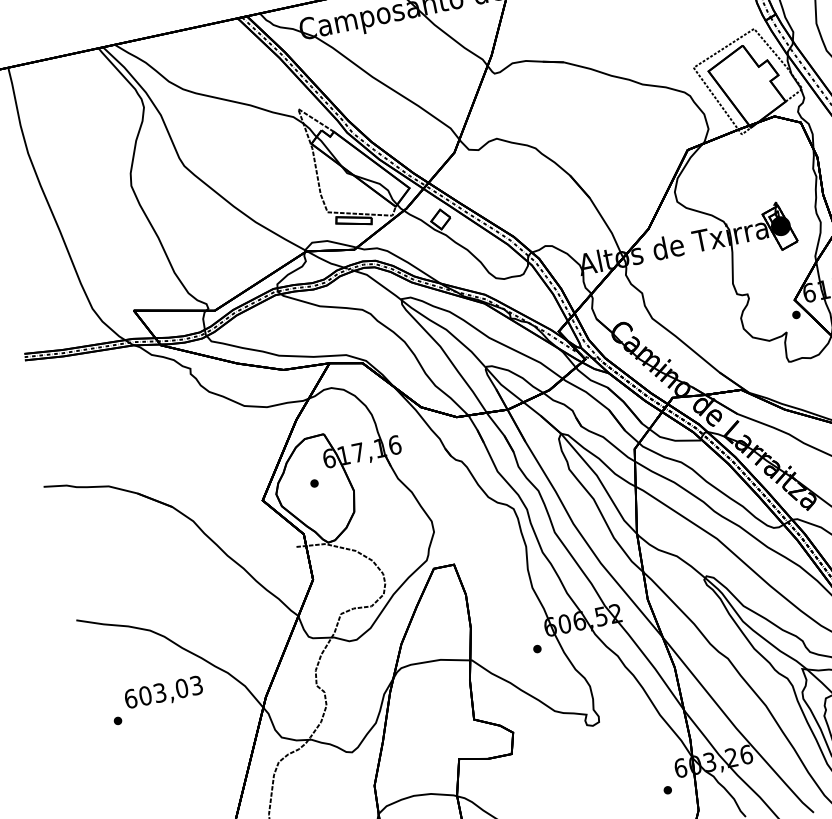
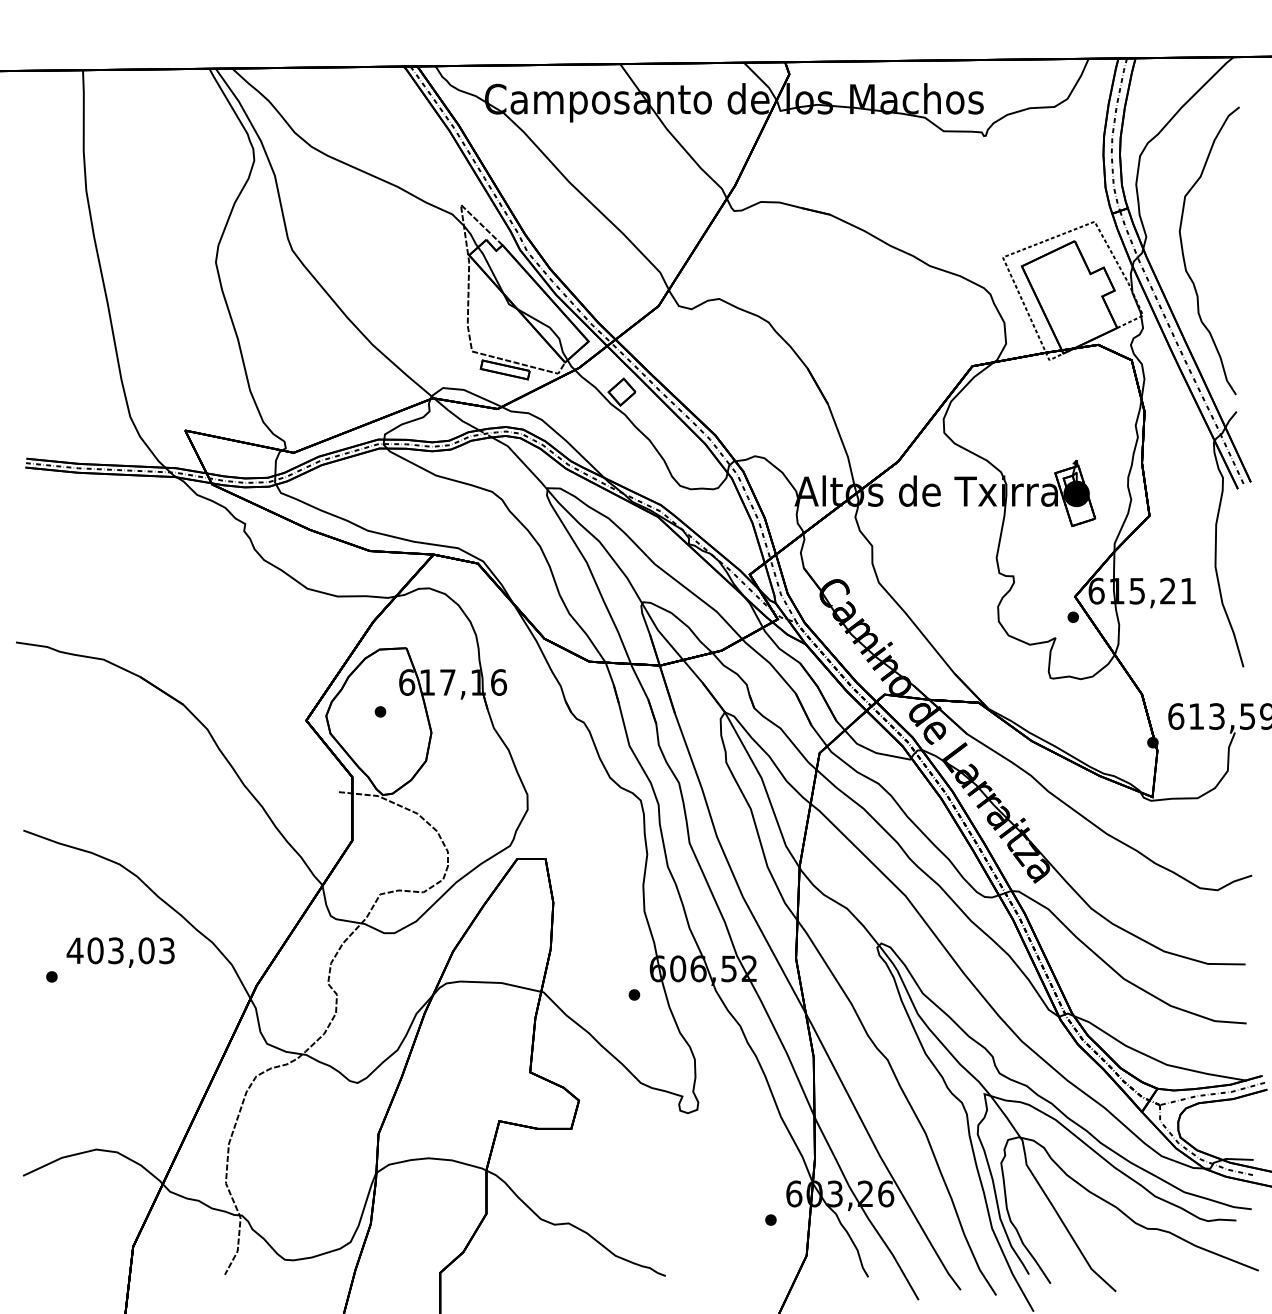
text: (130, 698) -> (74, 950), 603,03 -> 403,03

